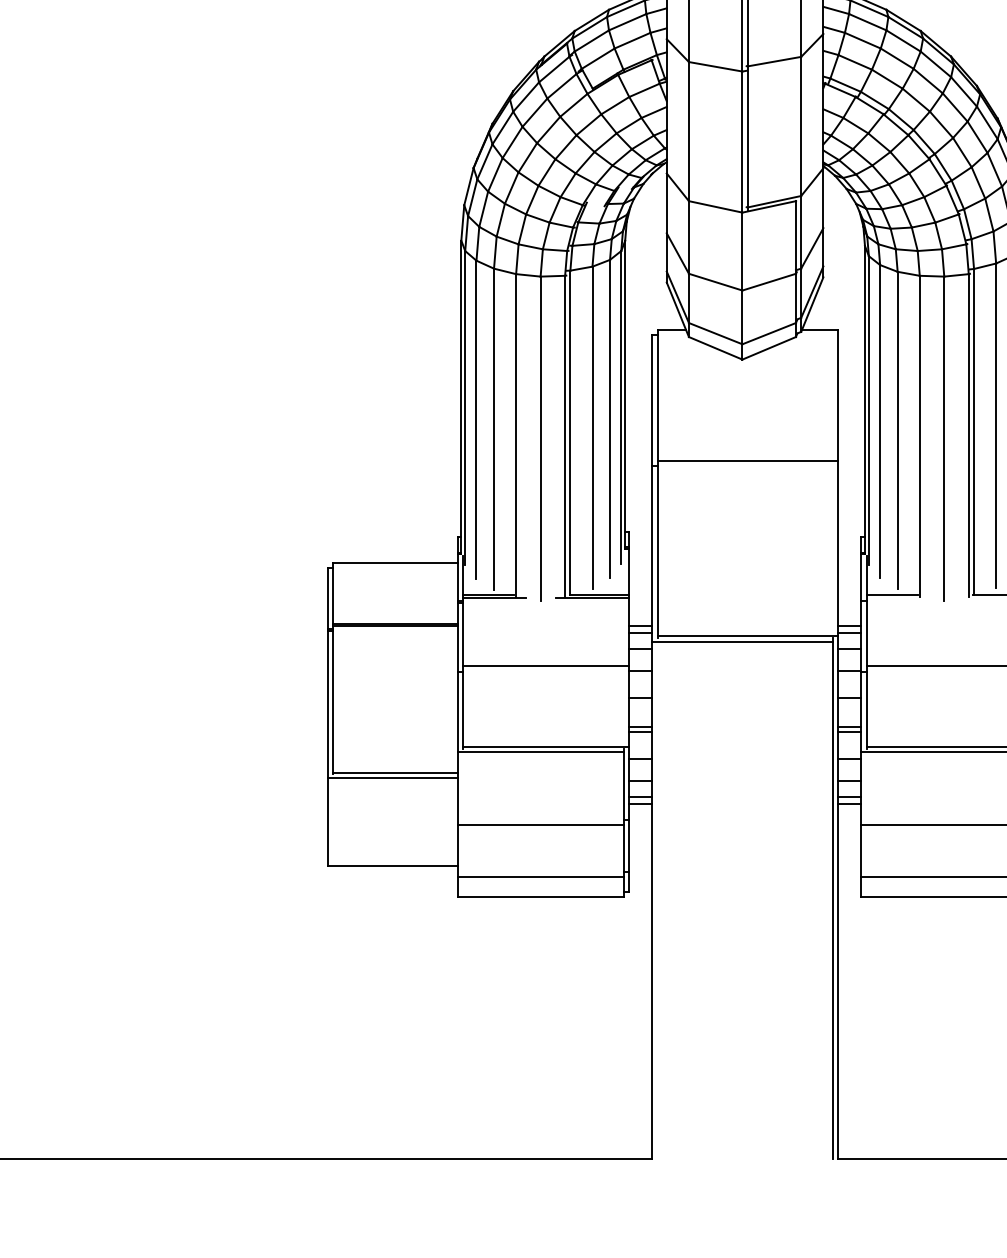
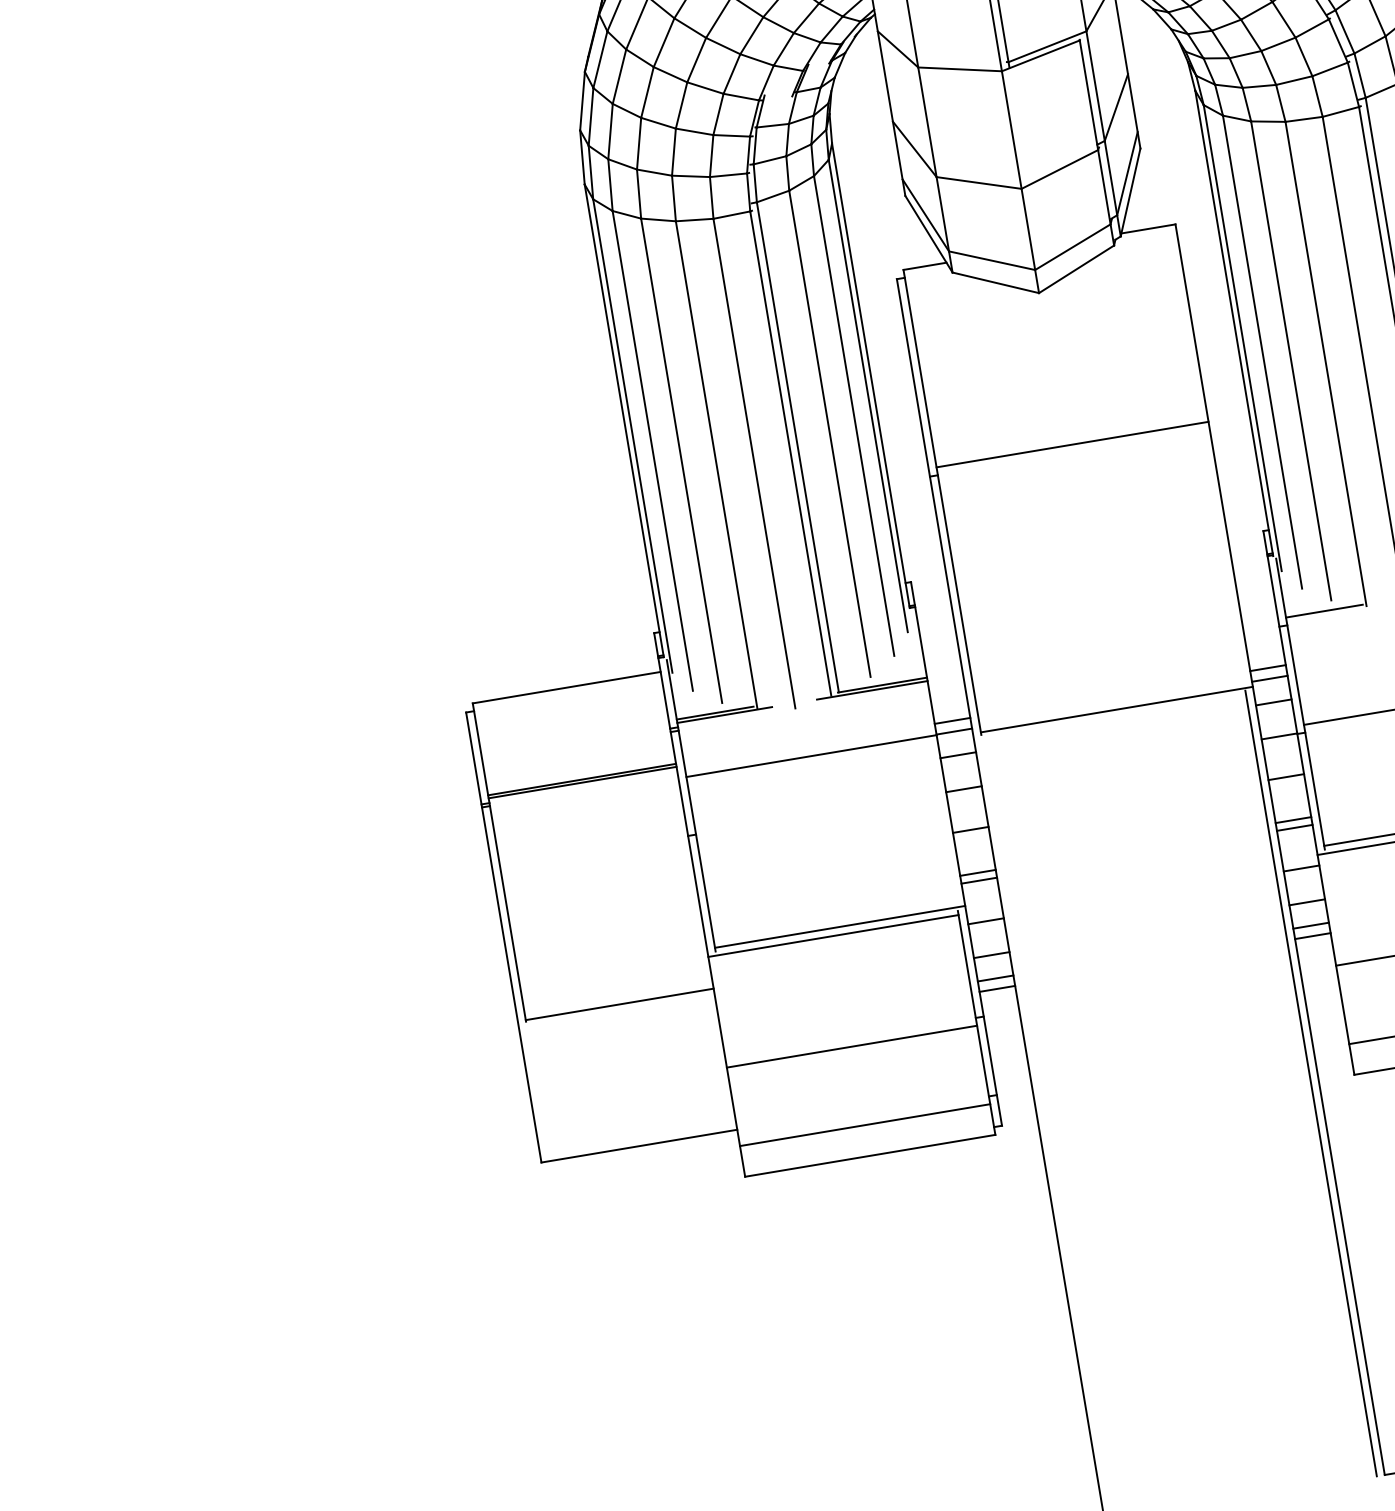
line: (742, 641) -> (1110, 718), removed
line: (545, 666) -> (810, 756), moved
line: (392, 777) -> (616, 1012), removed

